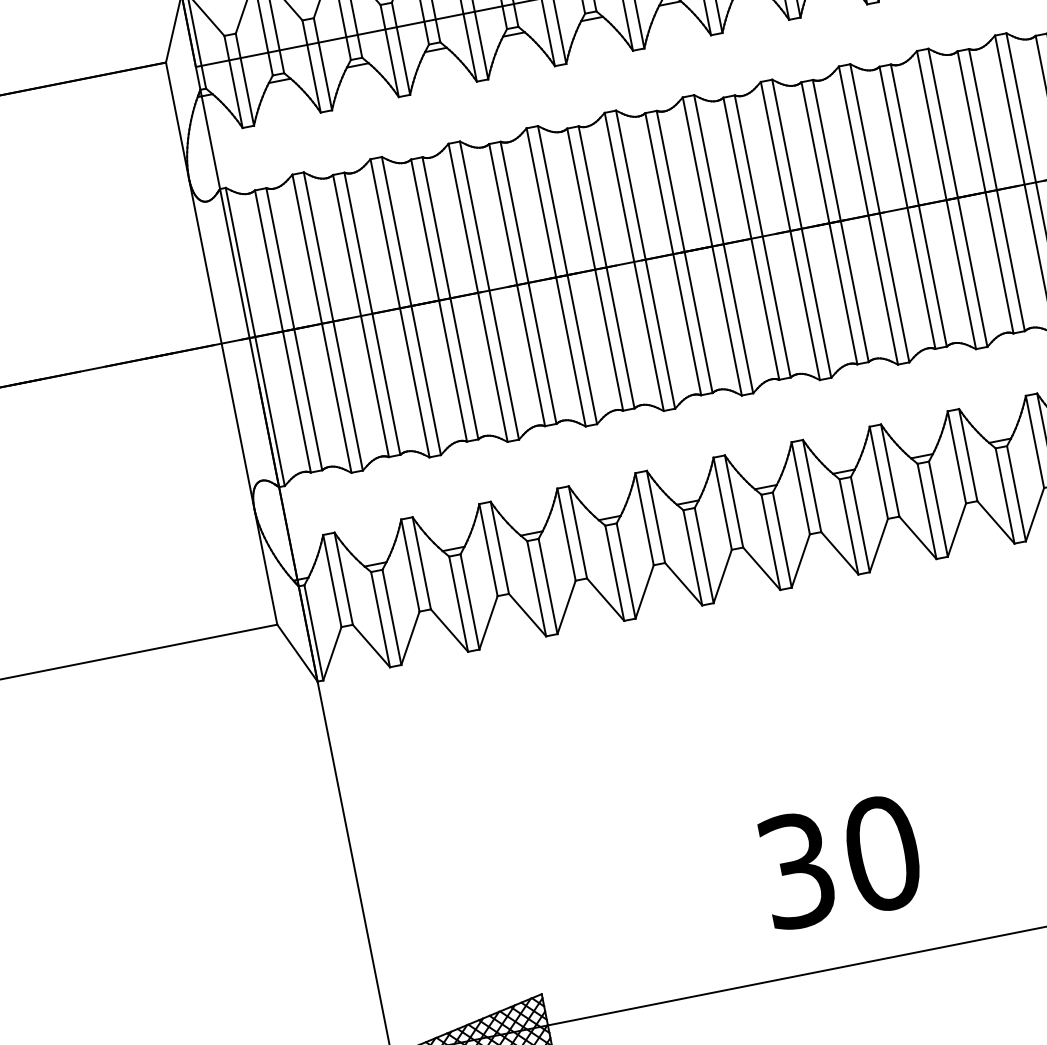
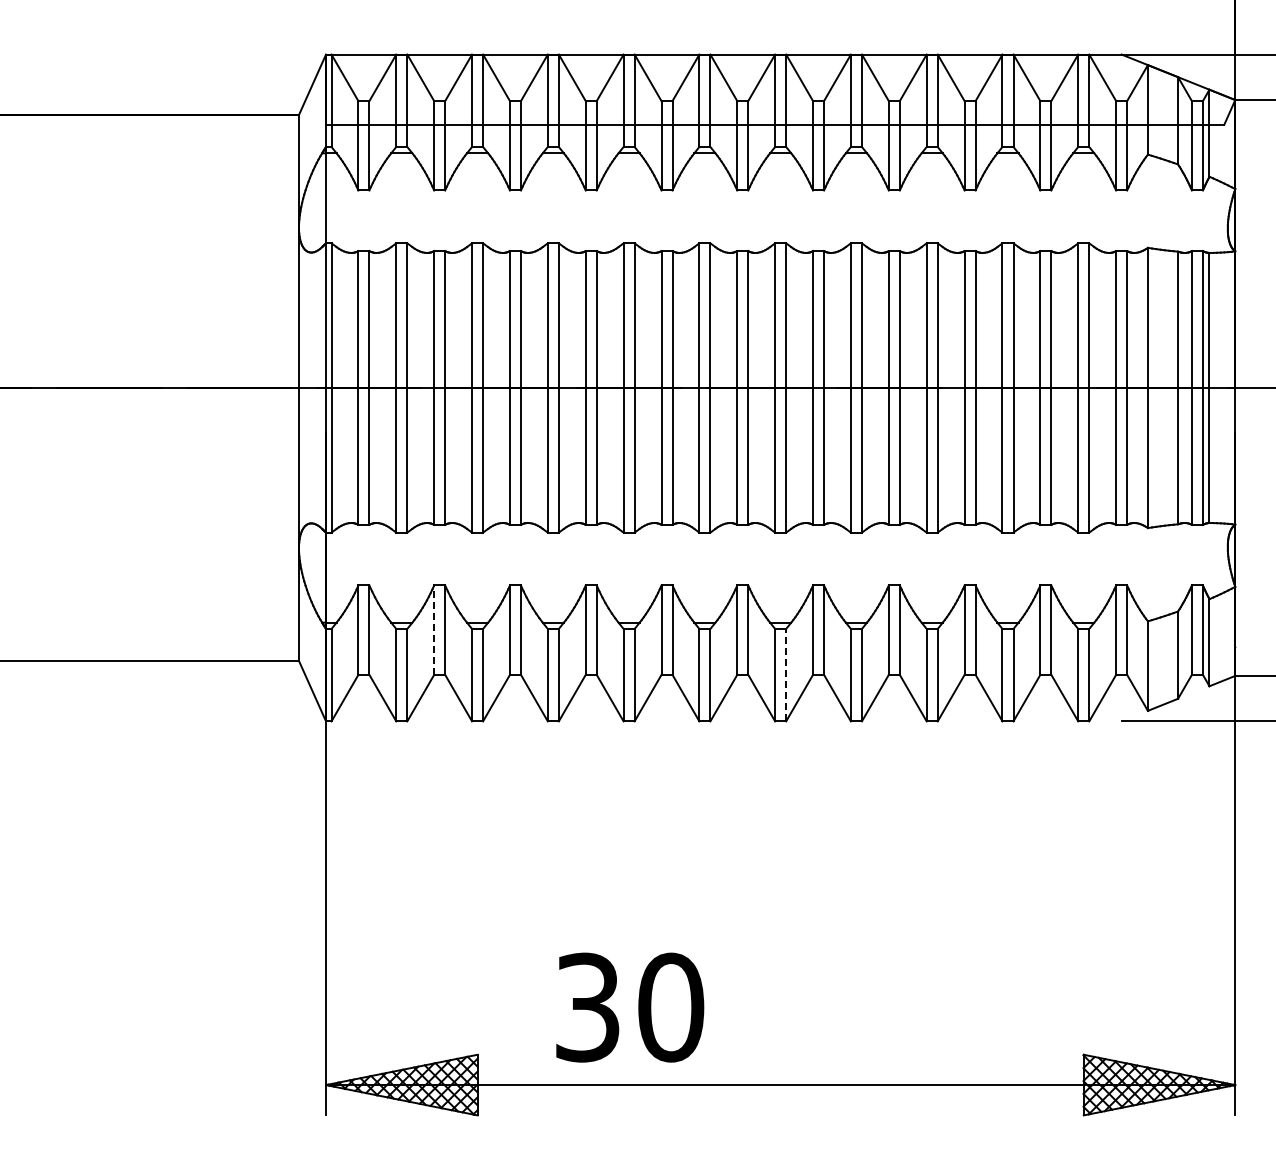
line: (782, 539) -> (786, 674), solid -> dashed
line: (410, 565) -> (434, 630), solid -> dashed
text: (840, 861) -> (630, 1007), moved

